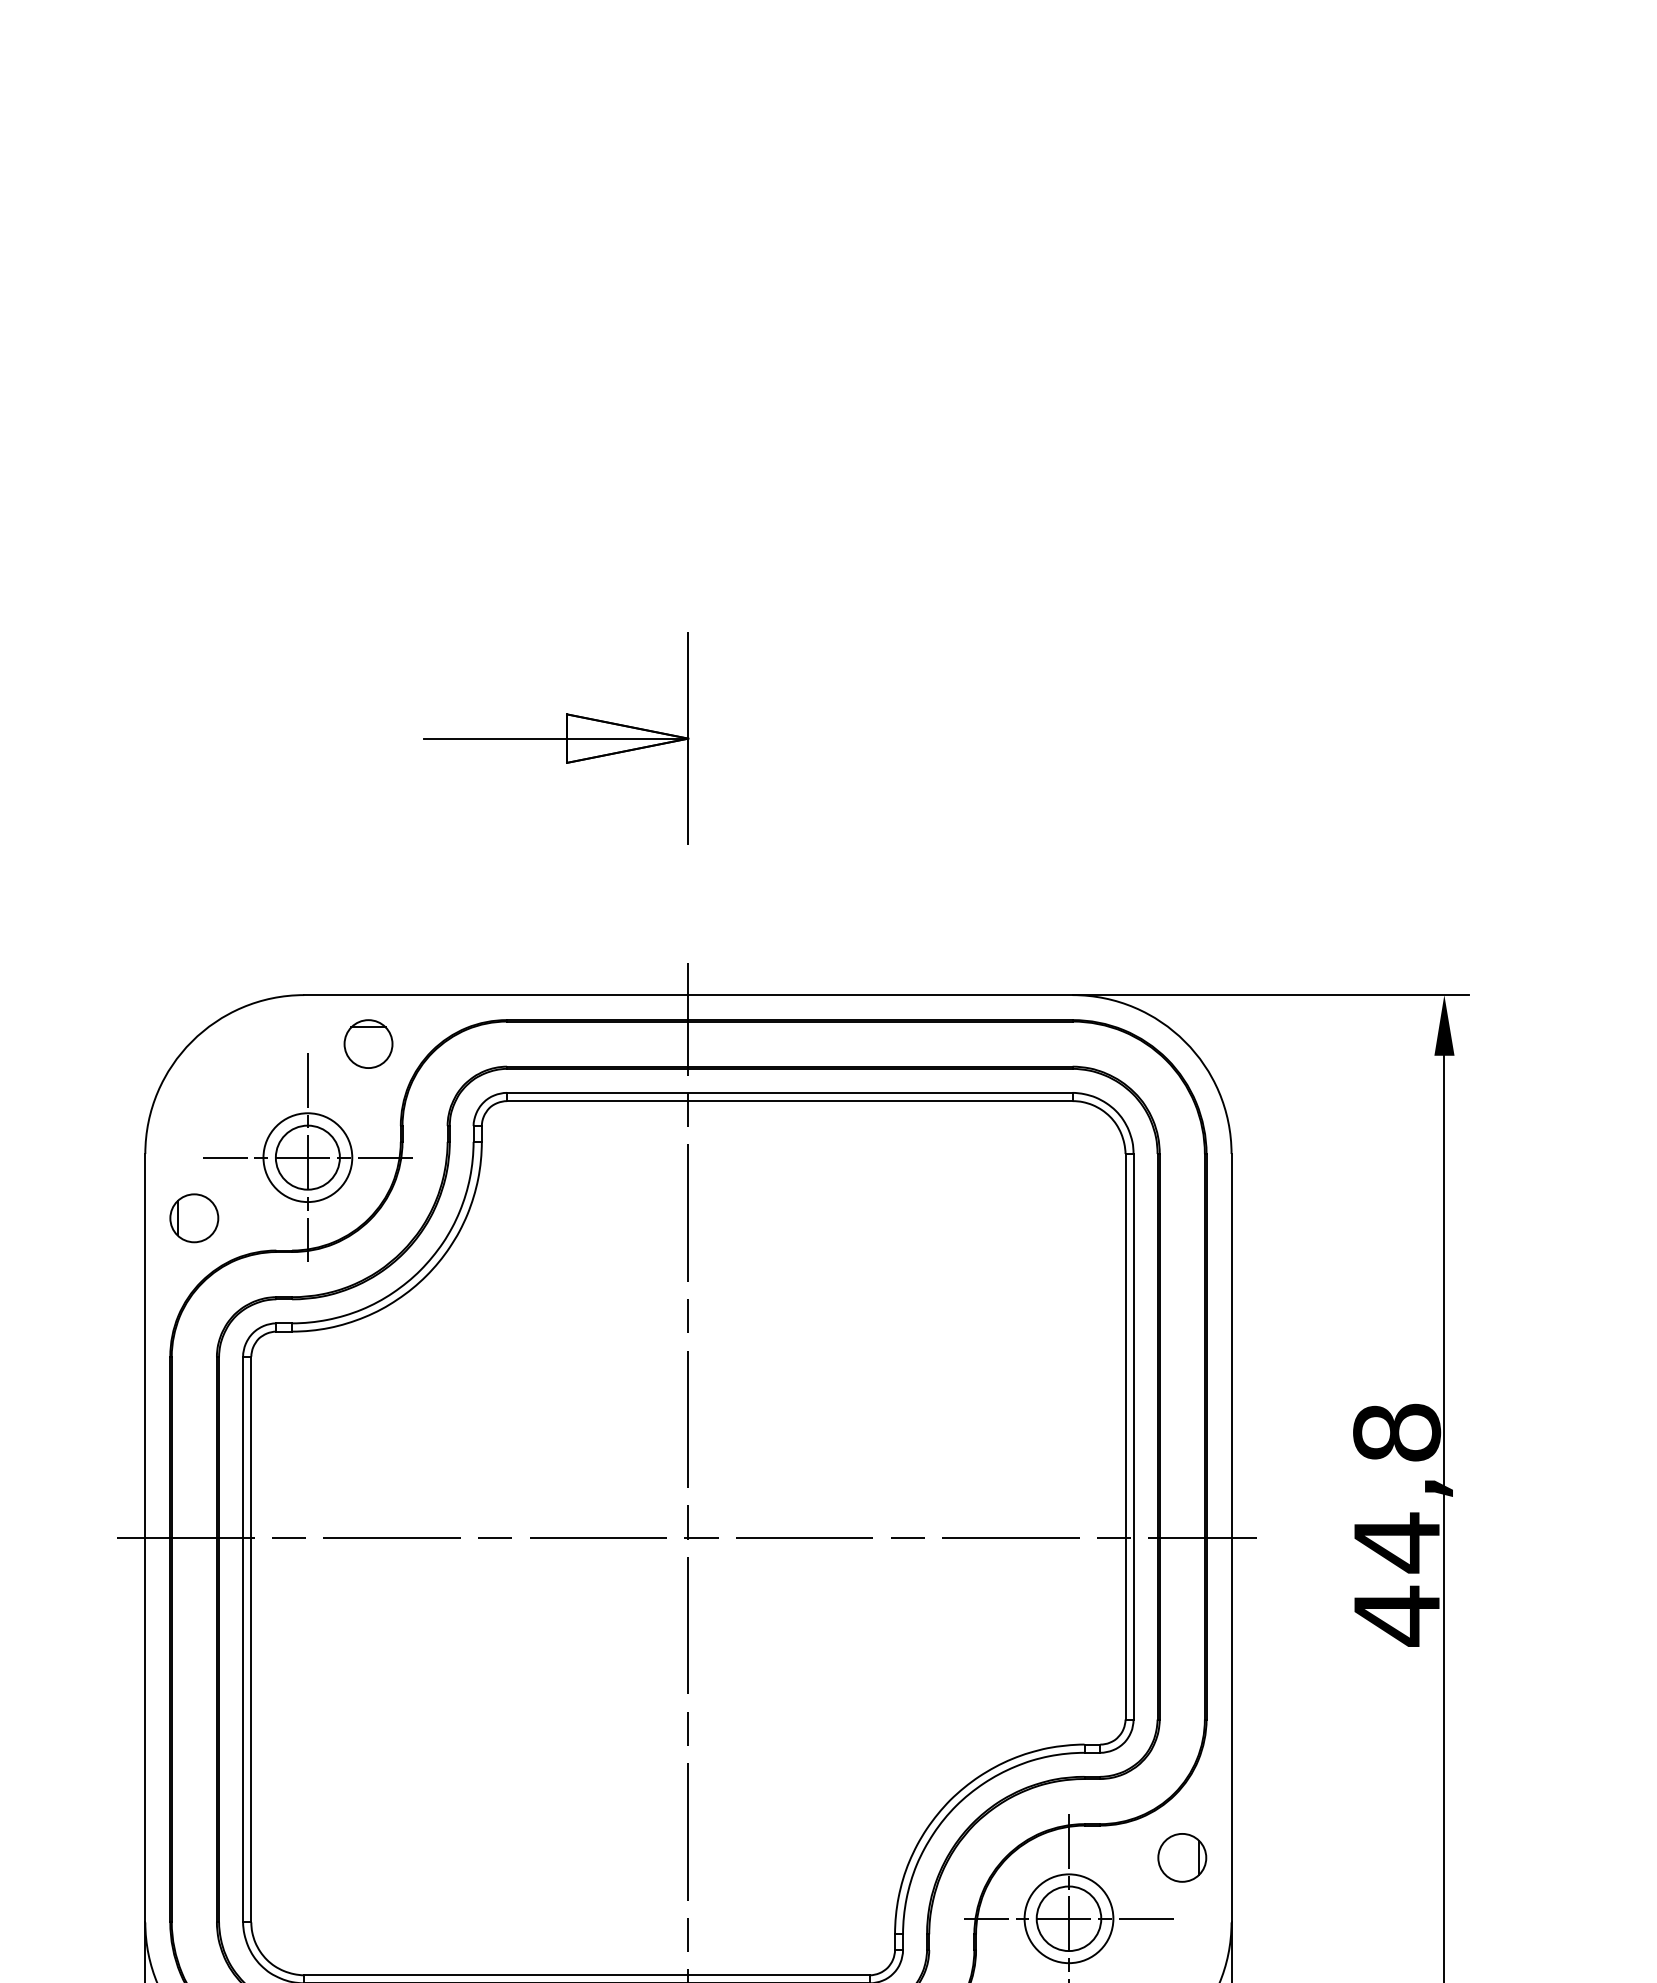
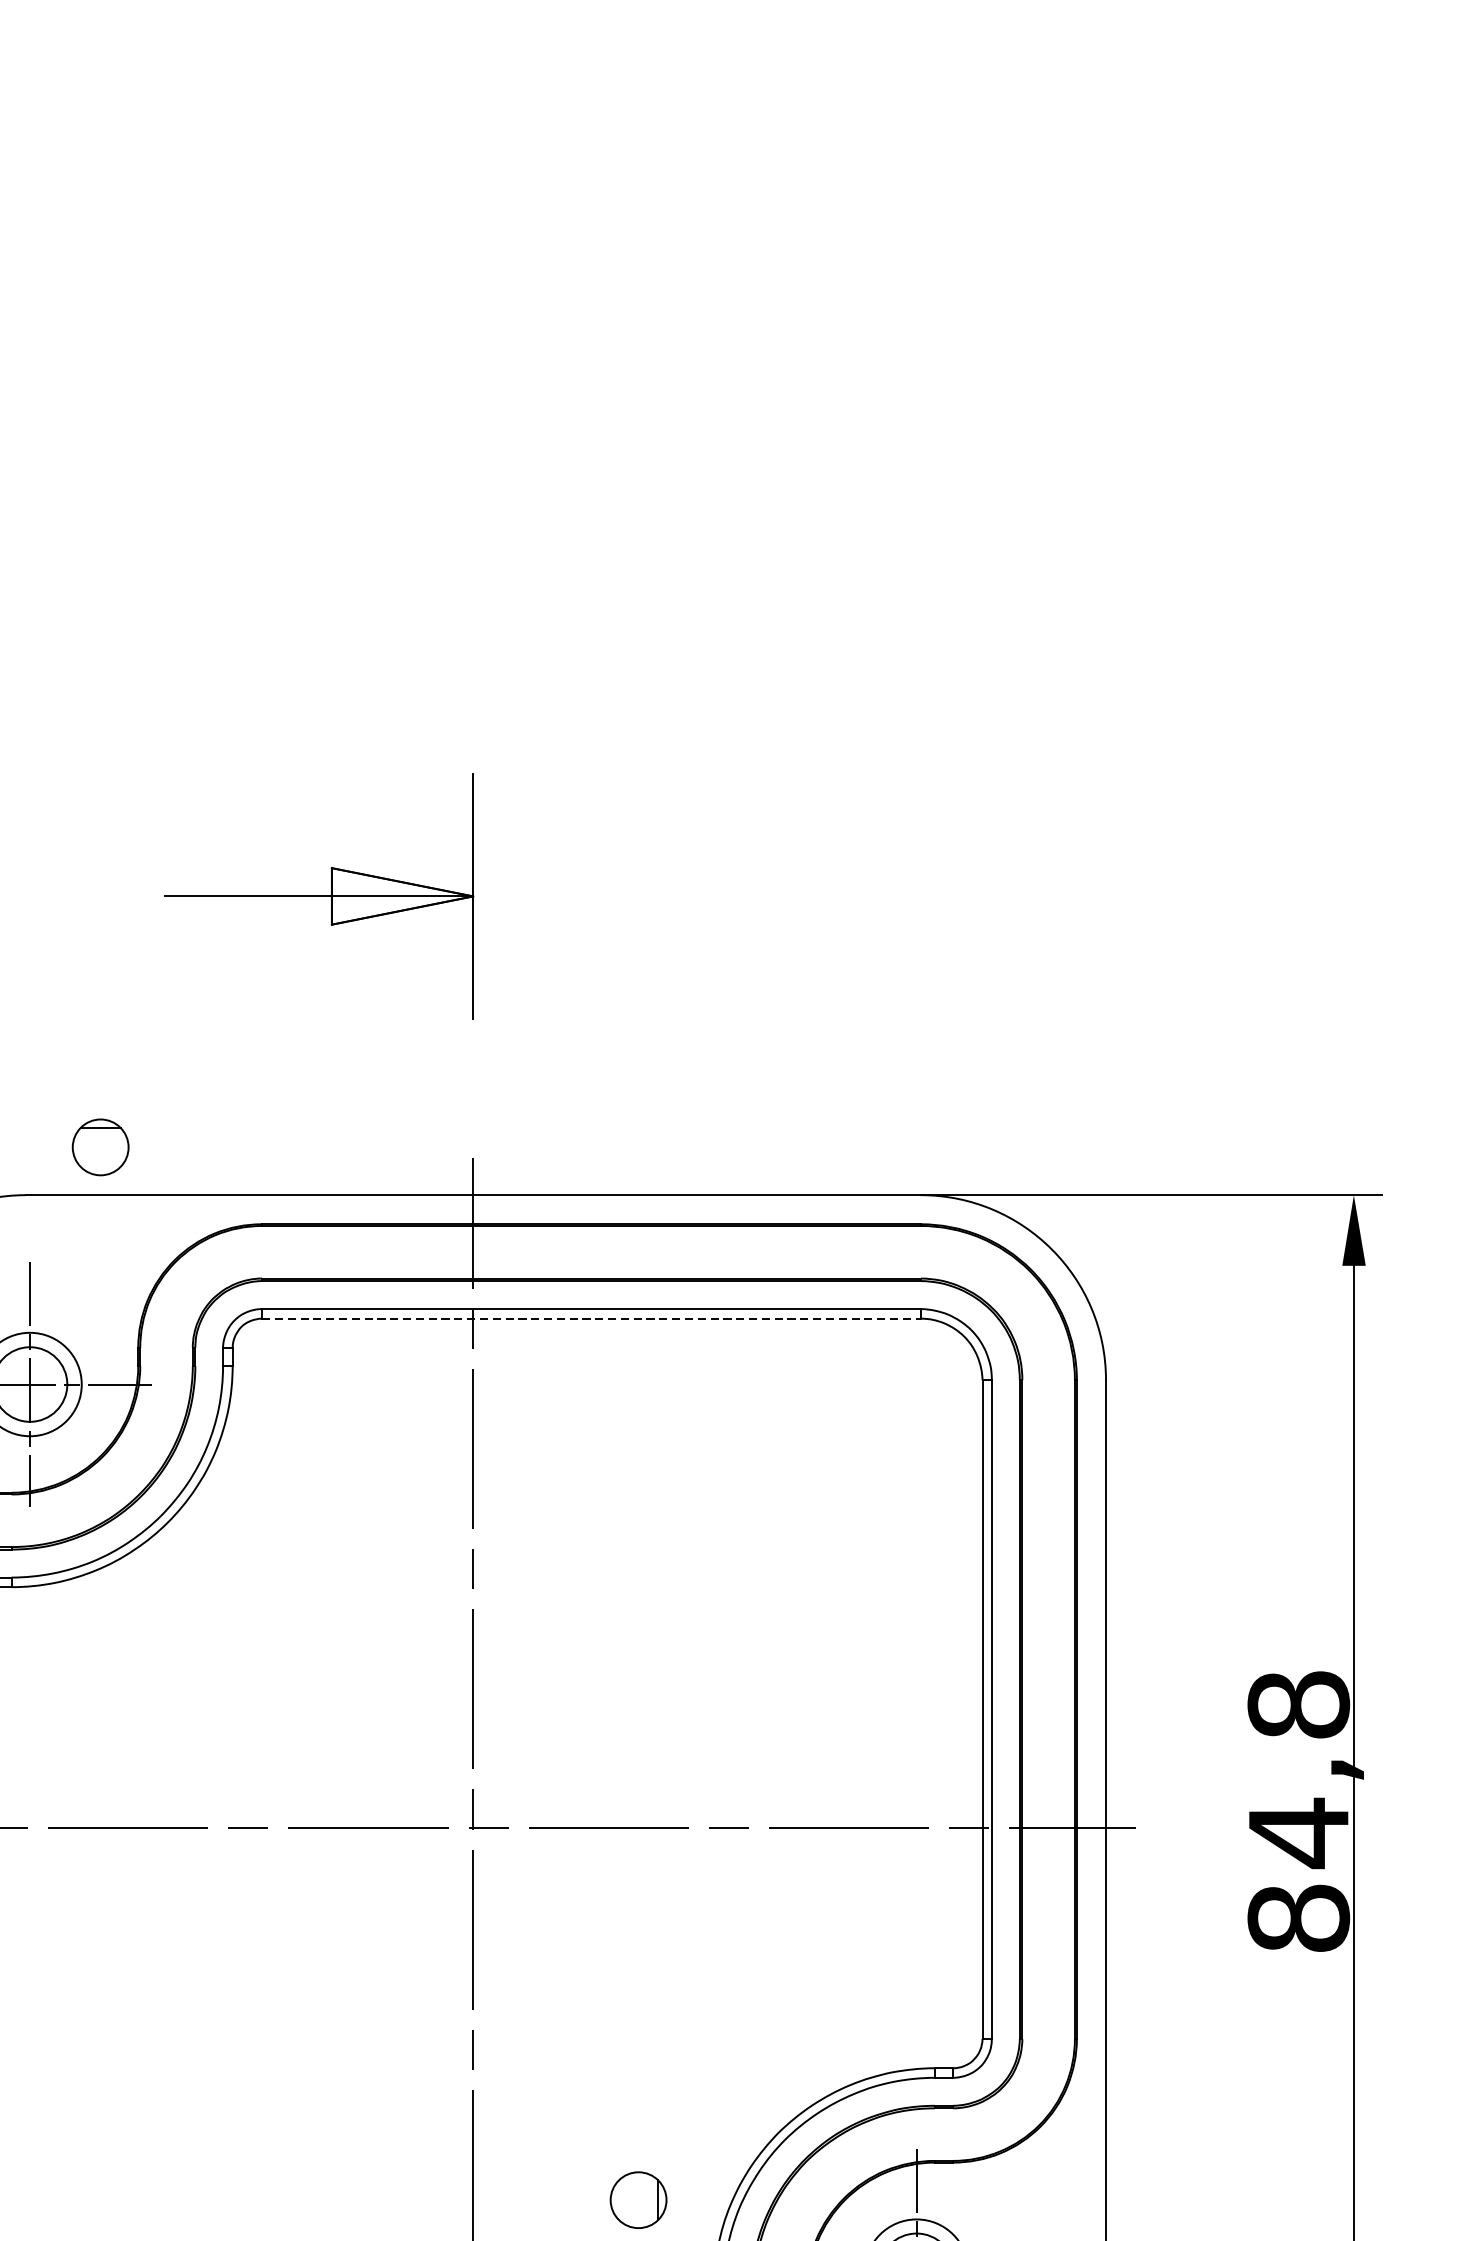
part: (368, 1043) -> (100, 1146), moved
line: (789, 1101) -> (591, 1319), solid -> dashed
text: (1397, 1615) -> (1299, 1917), 44,8 -> 84,8
part: (1182, 1857) -> (638, 2199), moved

